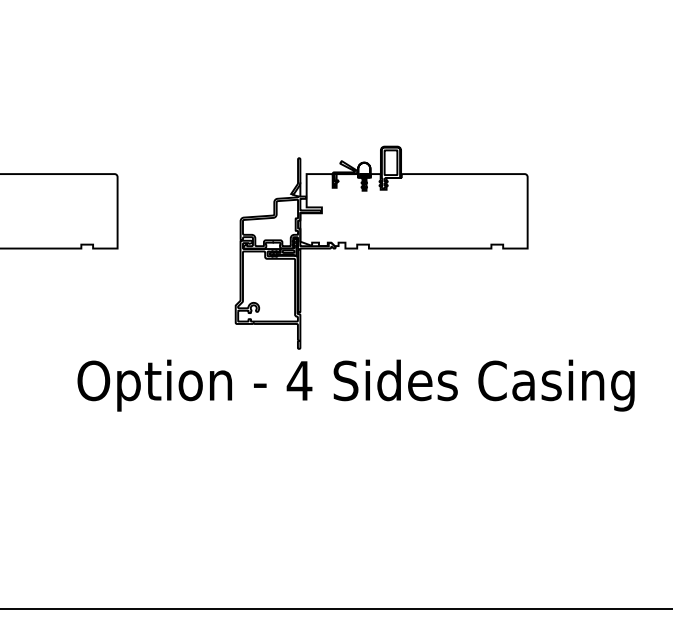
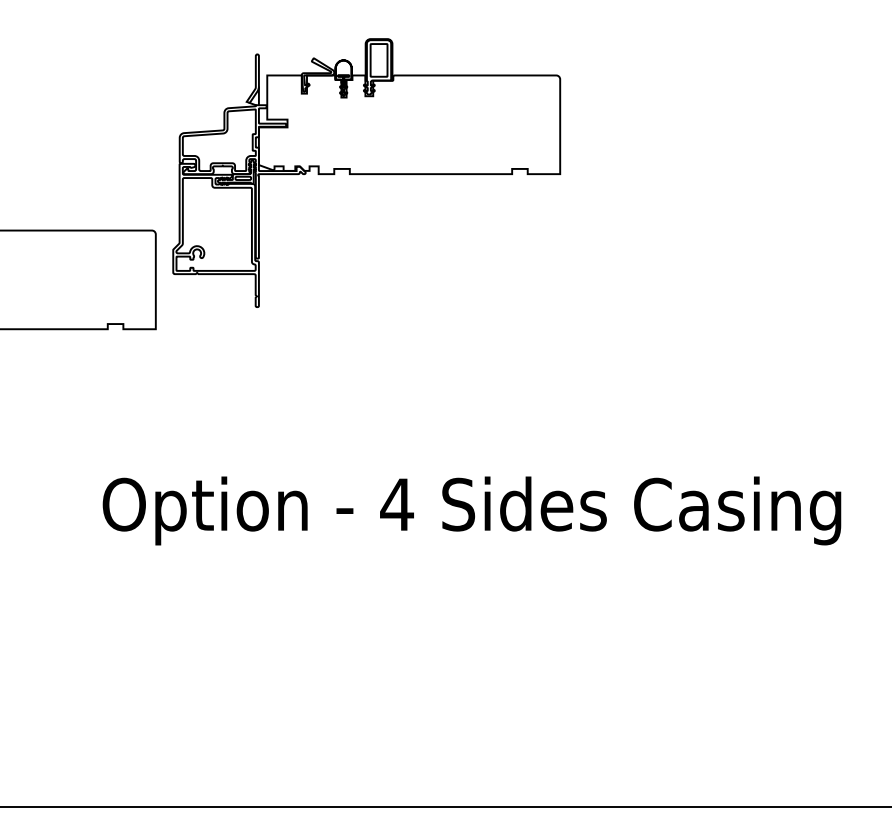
part: (381, 247) -> (366, 172), moved

